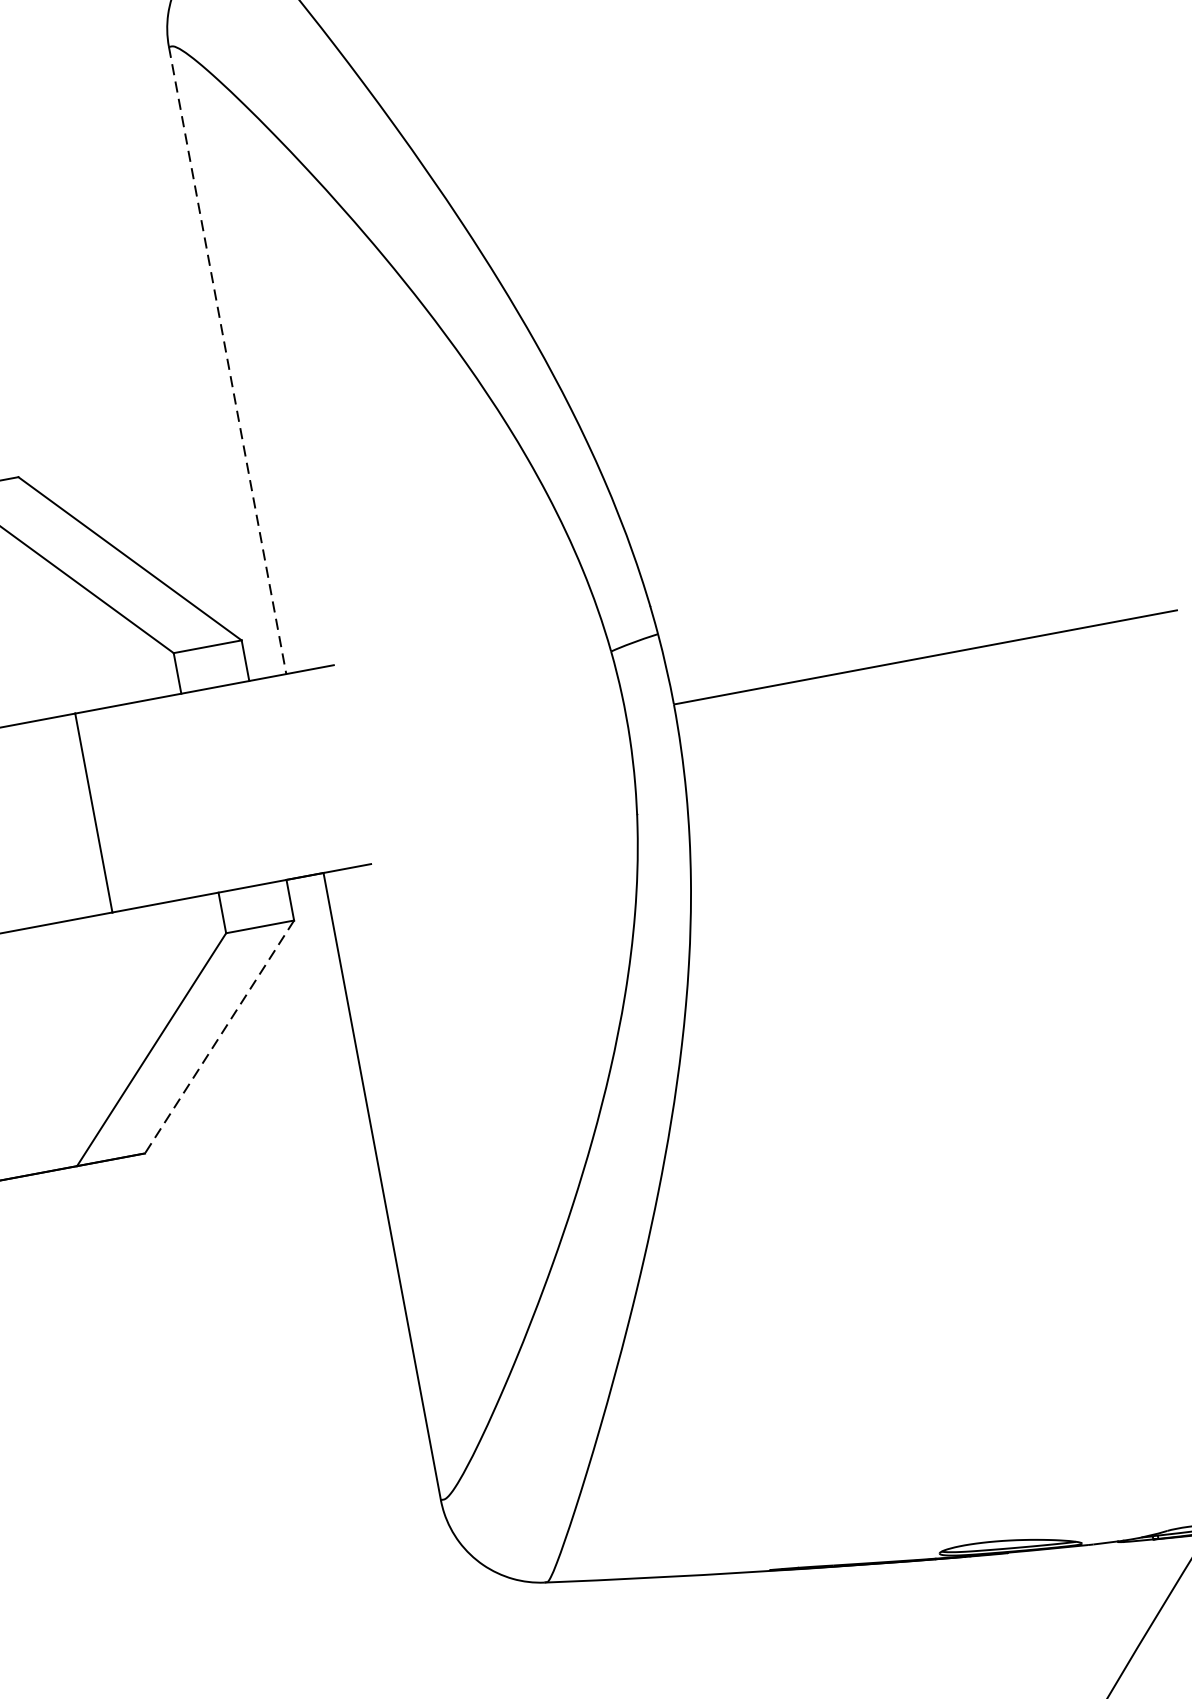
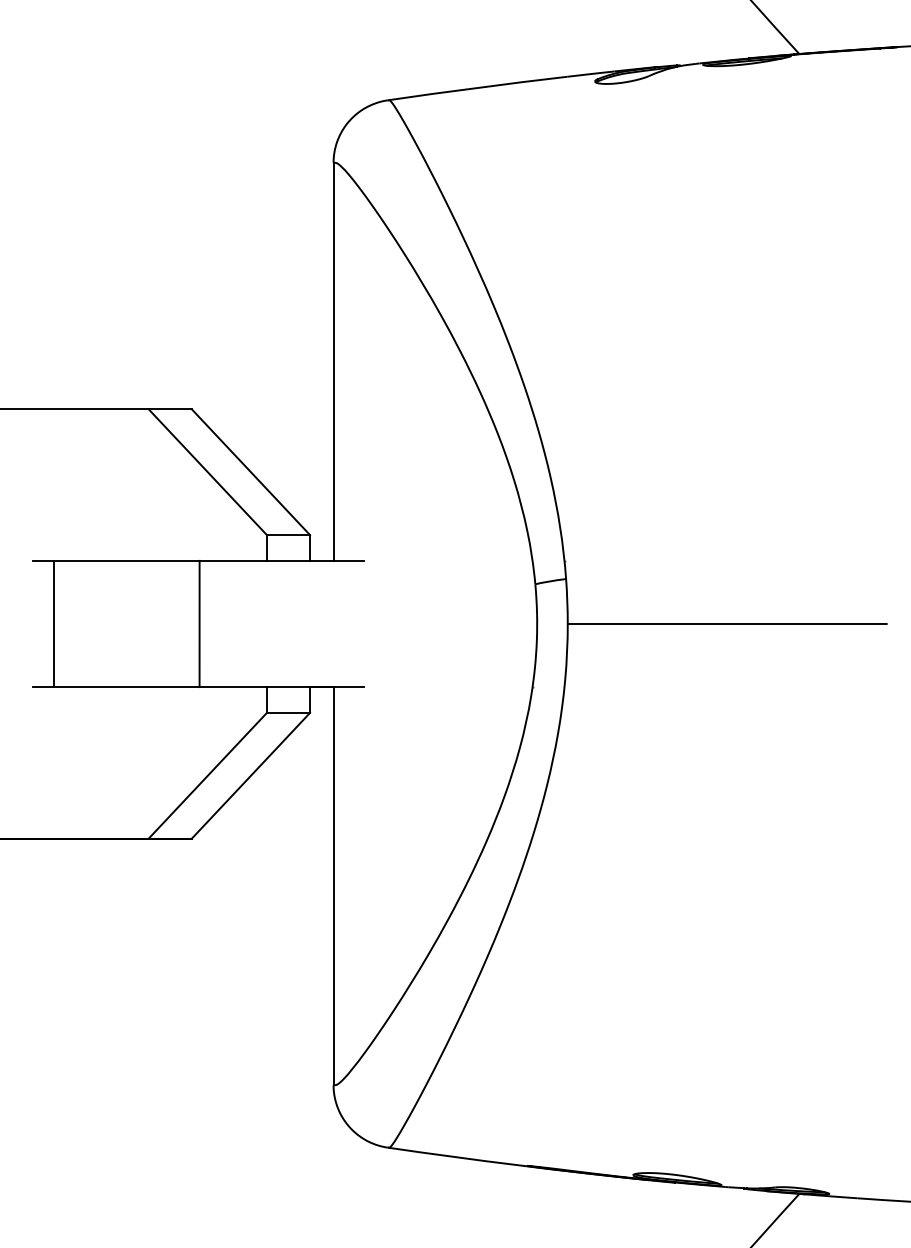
line: (227, 361) -> (333, 362), dashed -> solid
line: (219, 1038) -> (250, 776), dashed -> solid

